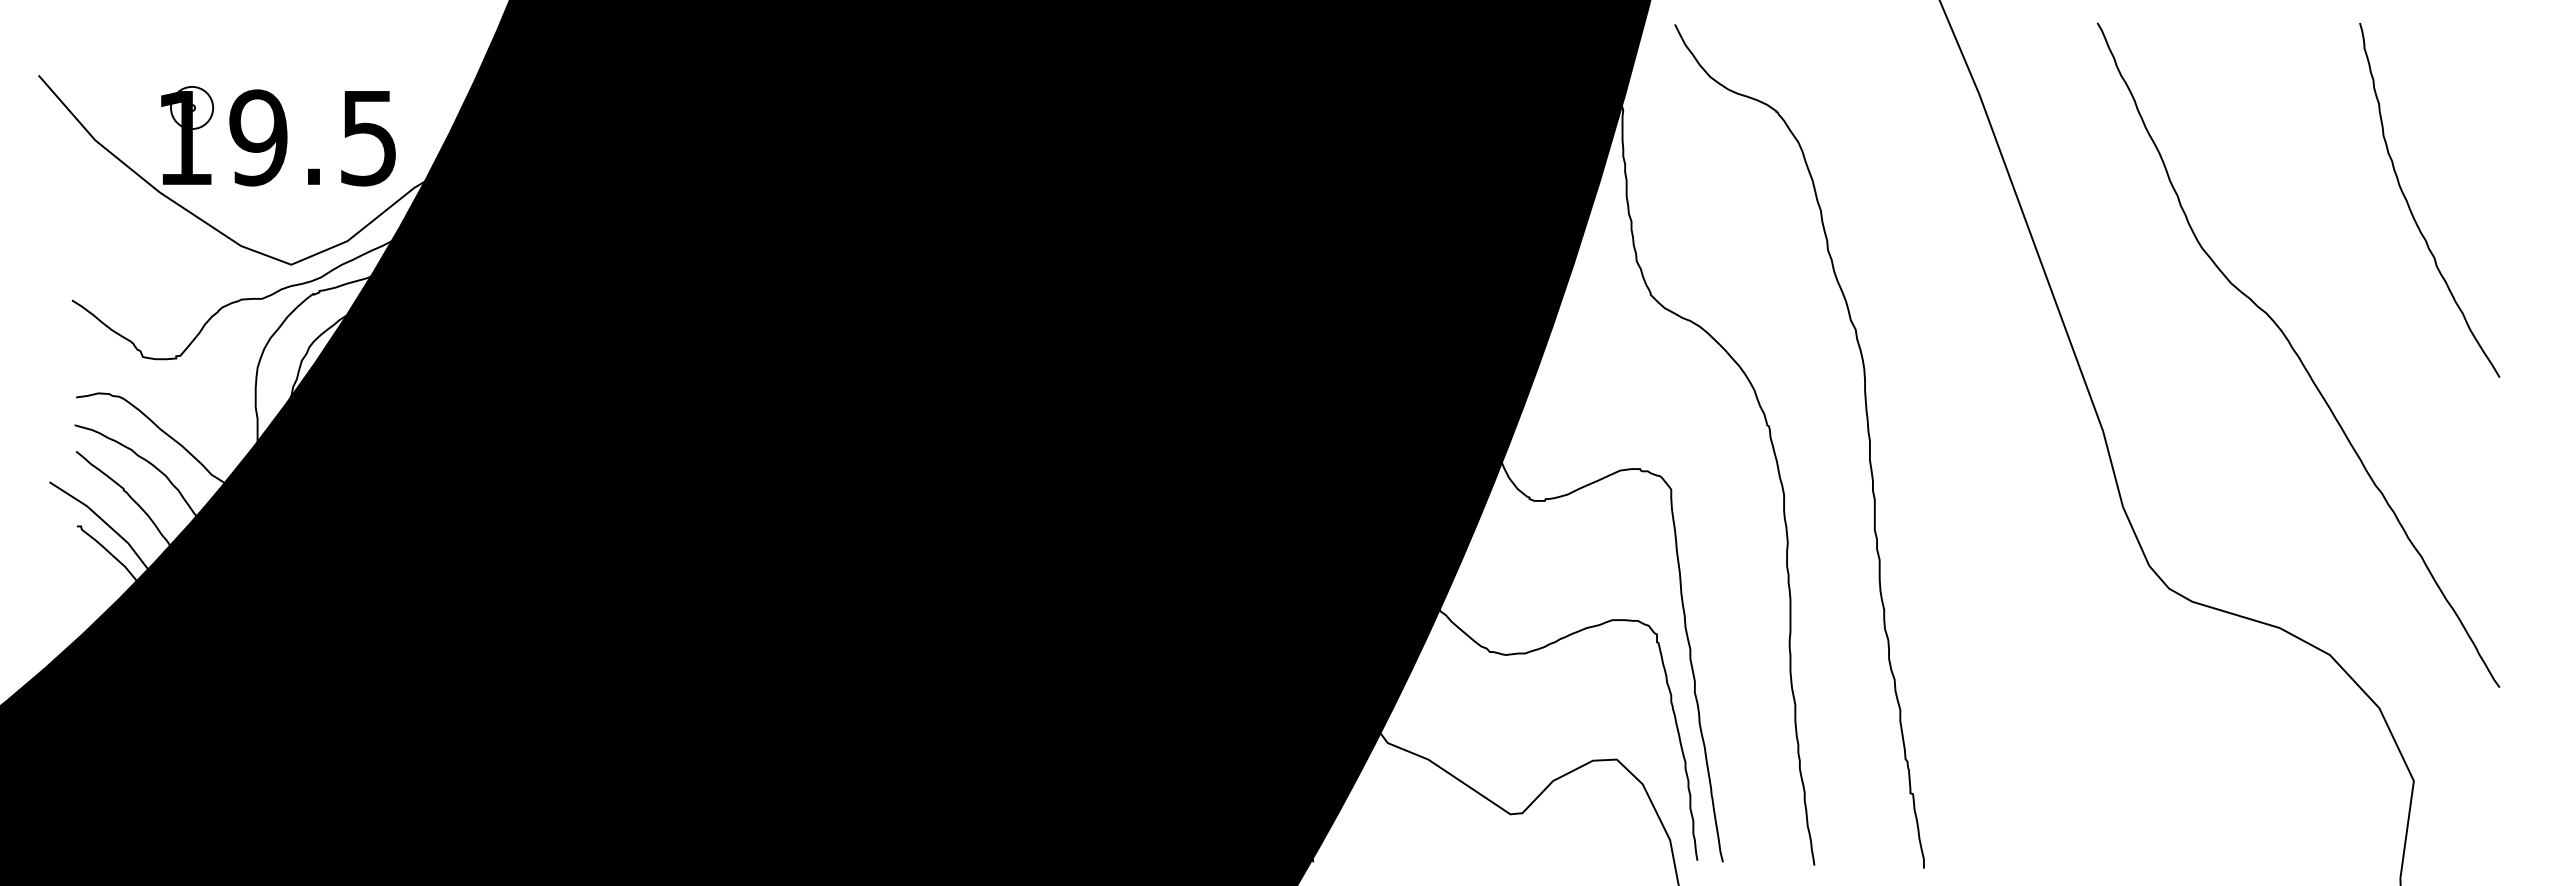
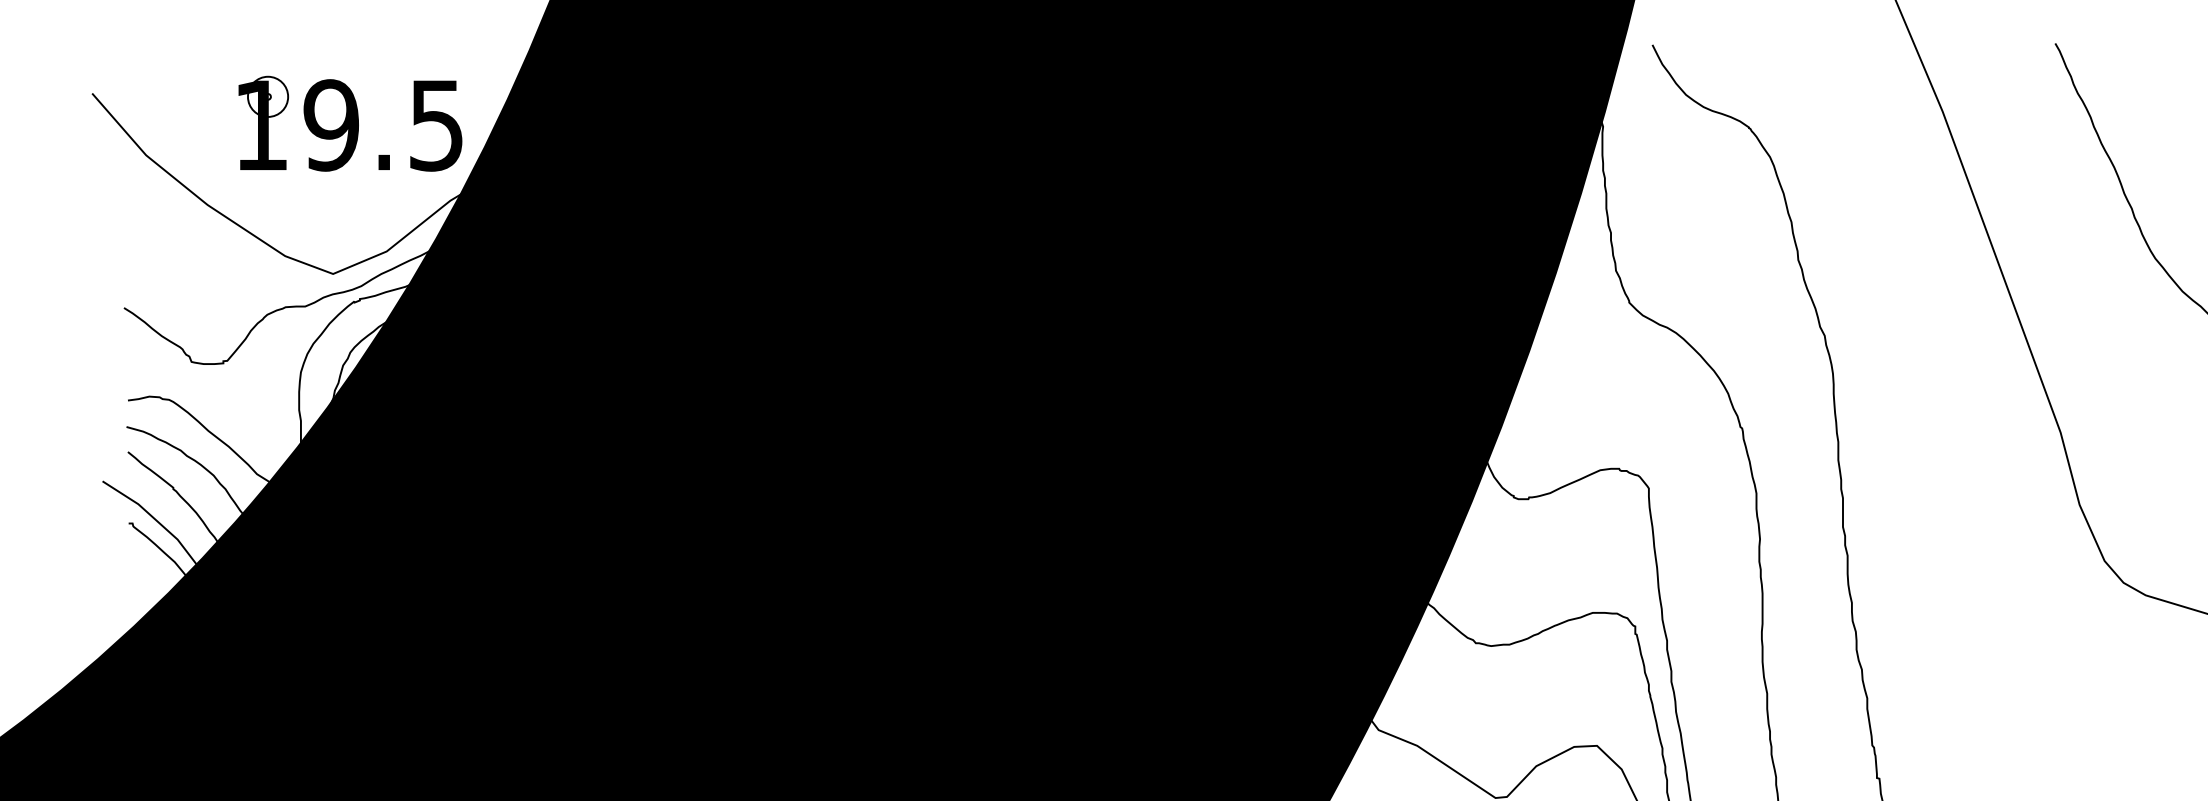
part: (278, 136) -> (350, 124), moved

